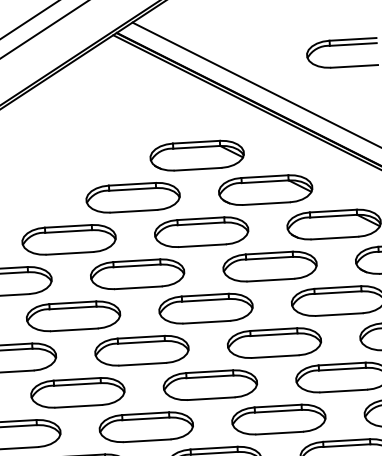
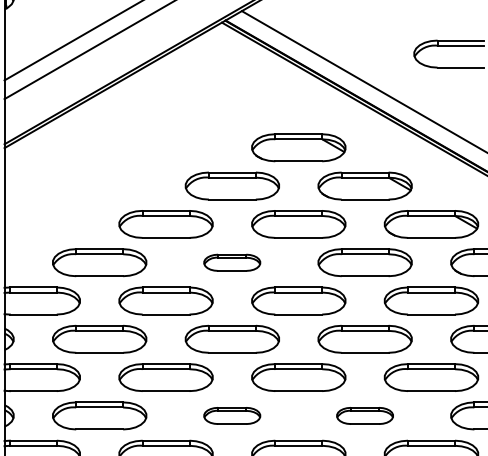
part: (136, 274) -> (231, 262), size x0.6
part: (278, 419) -> (364, 415), size x0.6
part: (145, 426) -> (231, 415), size x0.6

